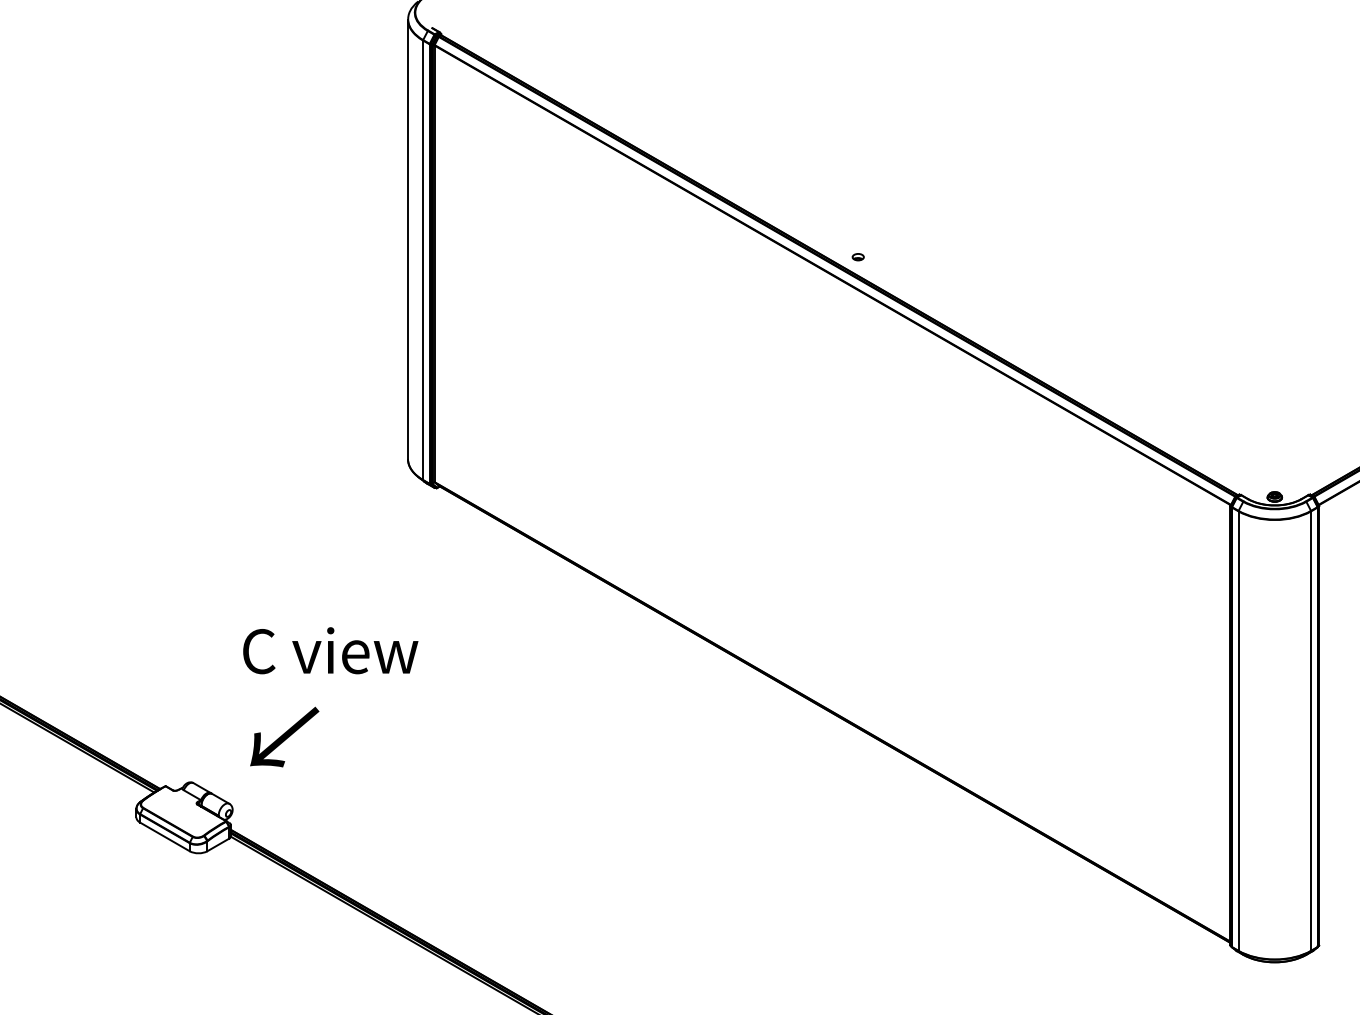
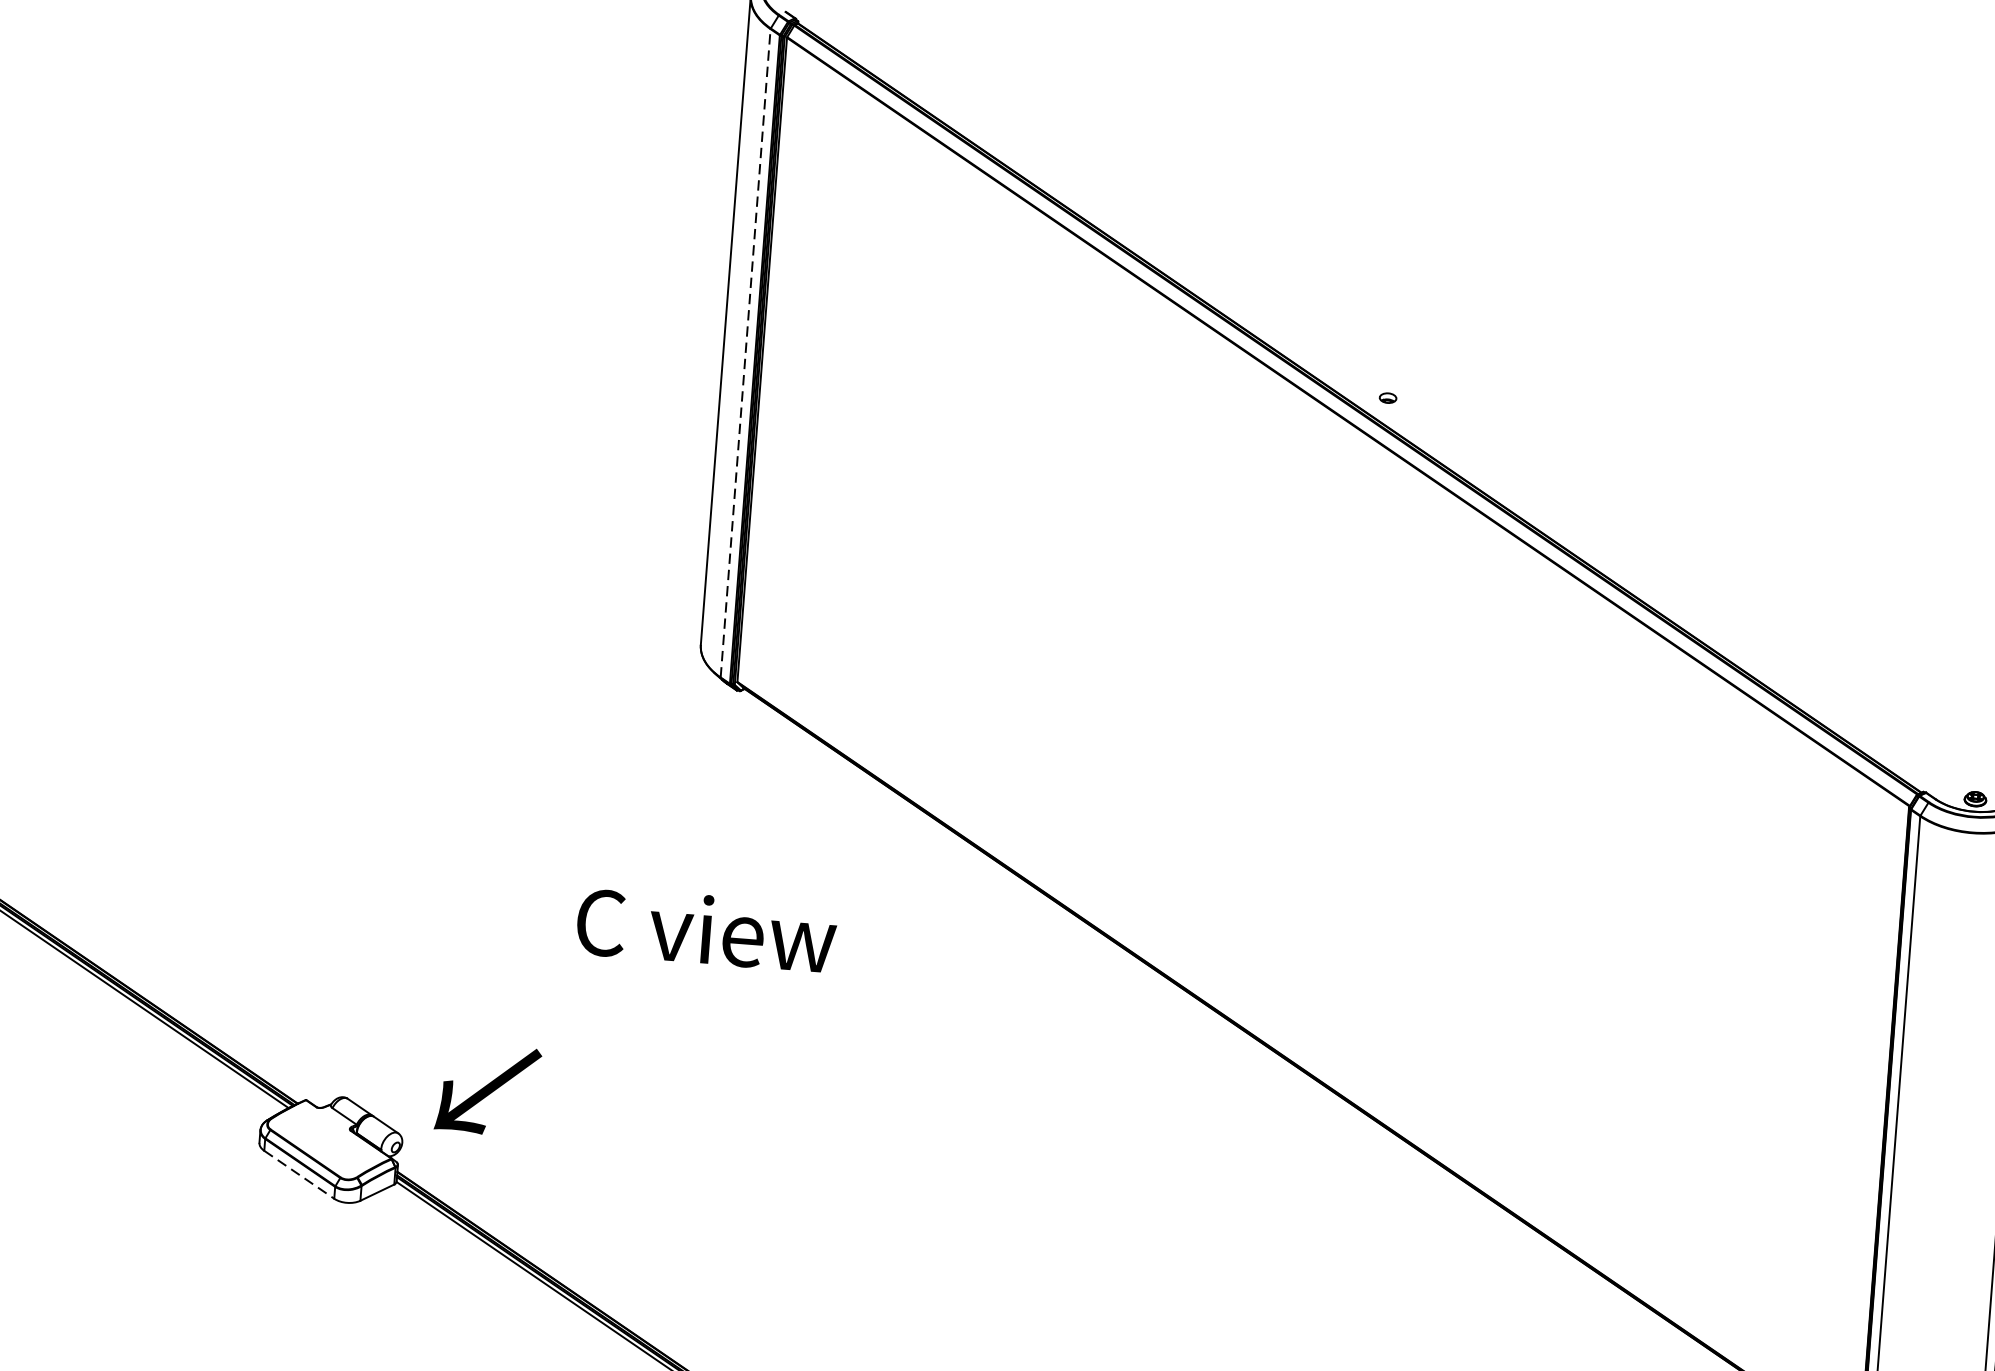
line: (423, 260) -> (746, 353), solid -> dashed
text: (330, 650) -> (706, 929), moved
text: (284, 736) -> (487, 1089), moved
line: (164, 836) -> (298, 1174), solid -> dashed

